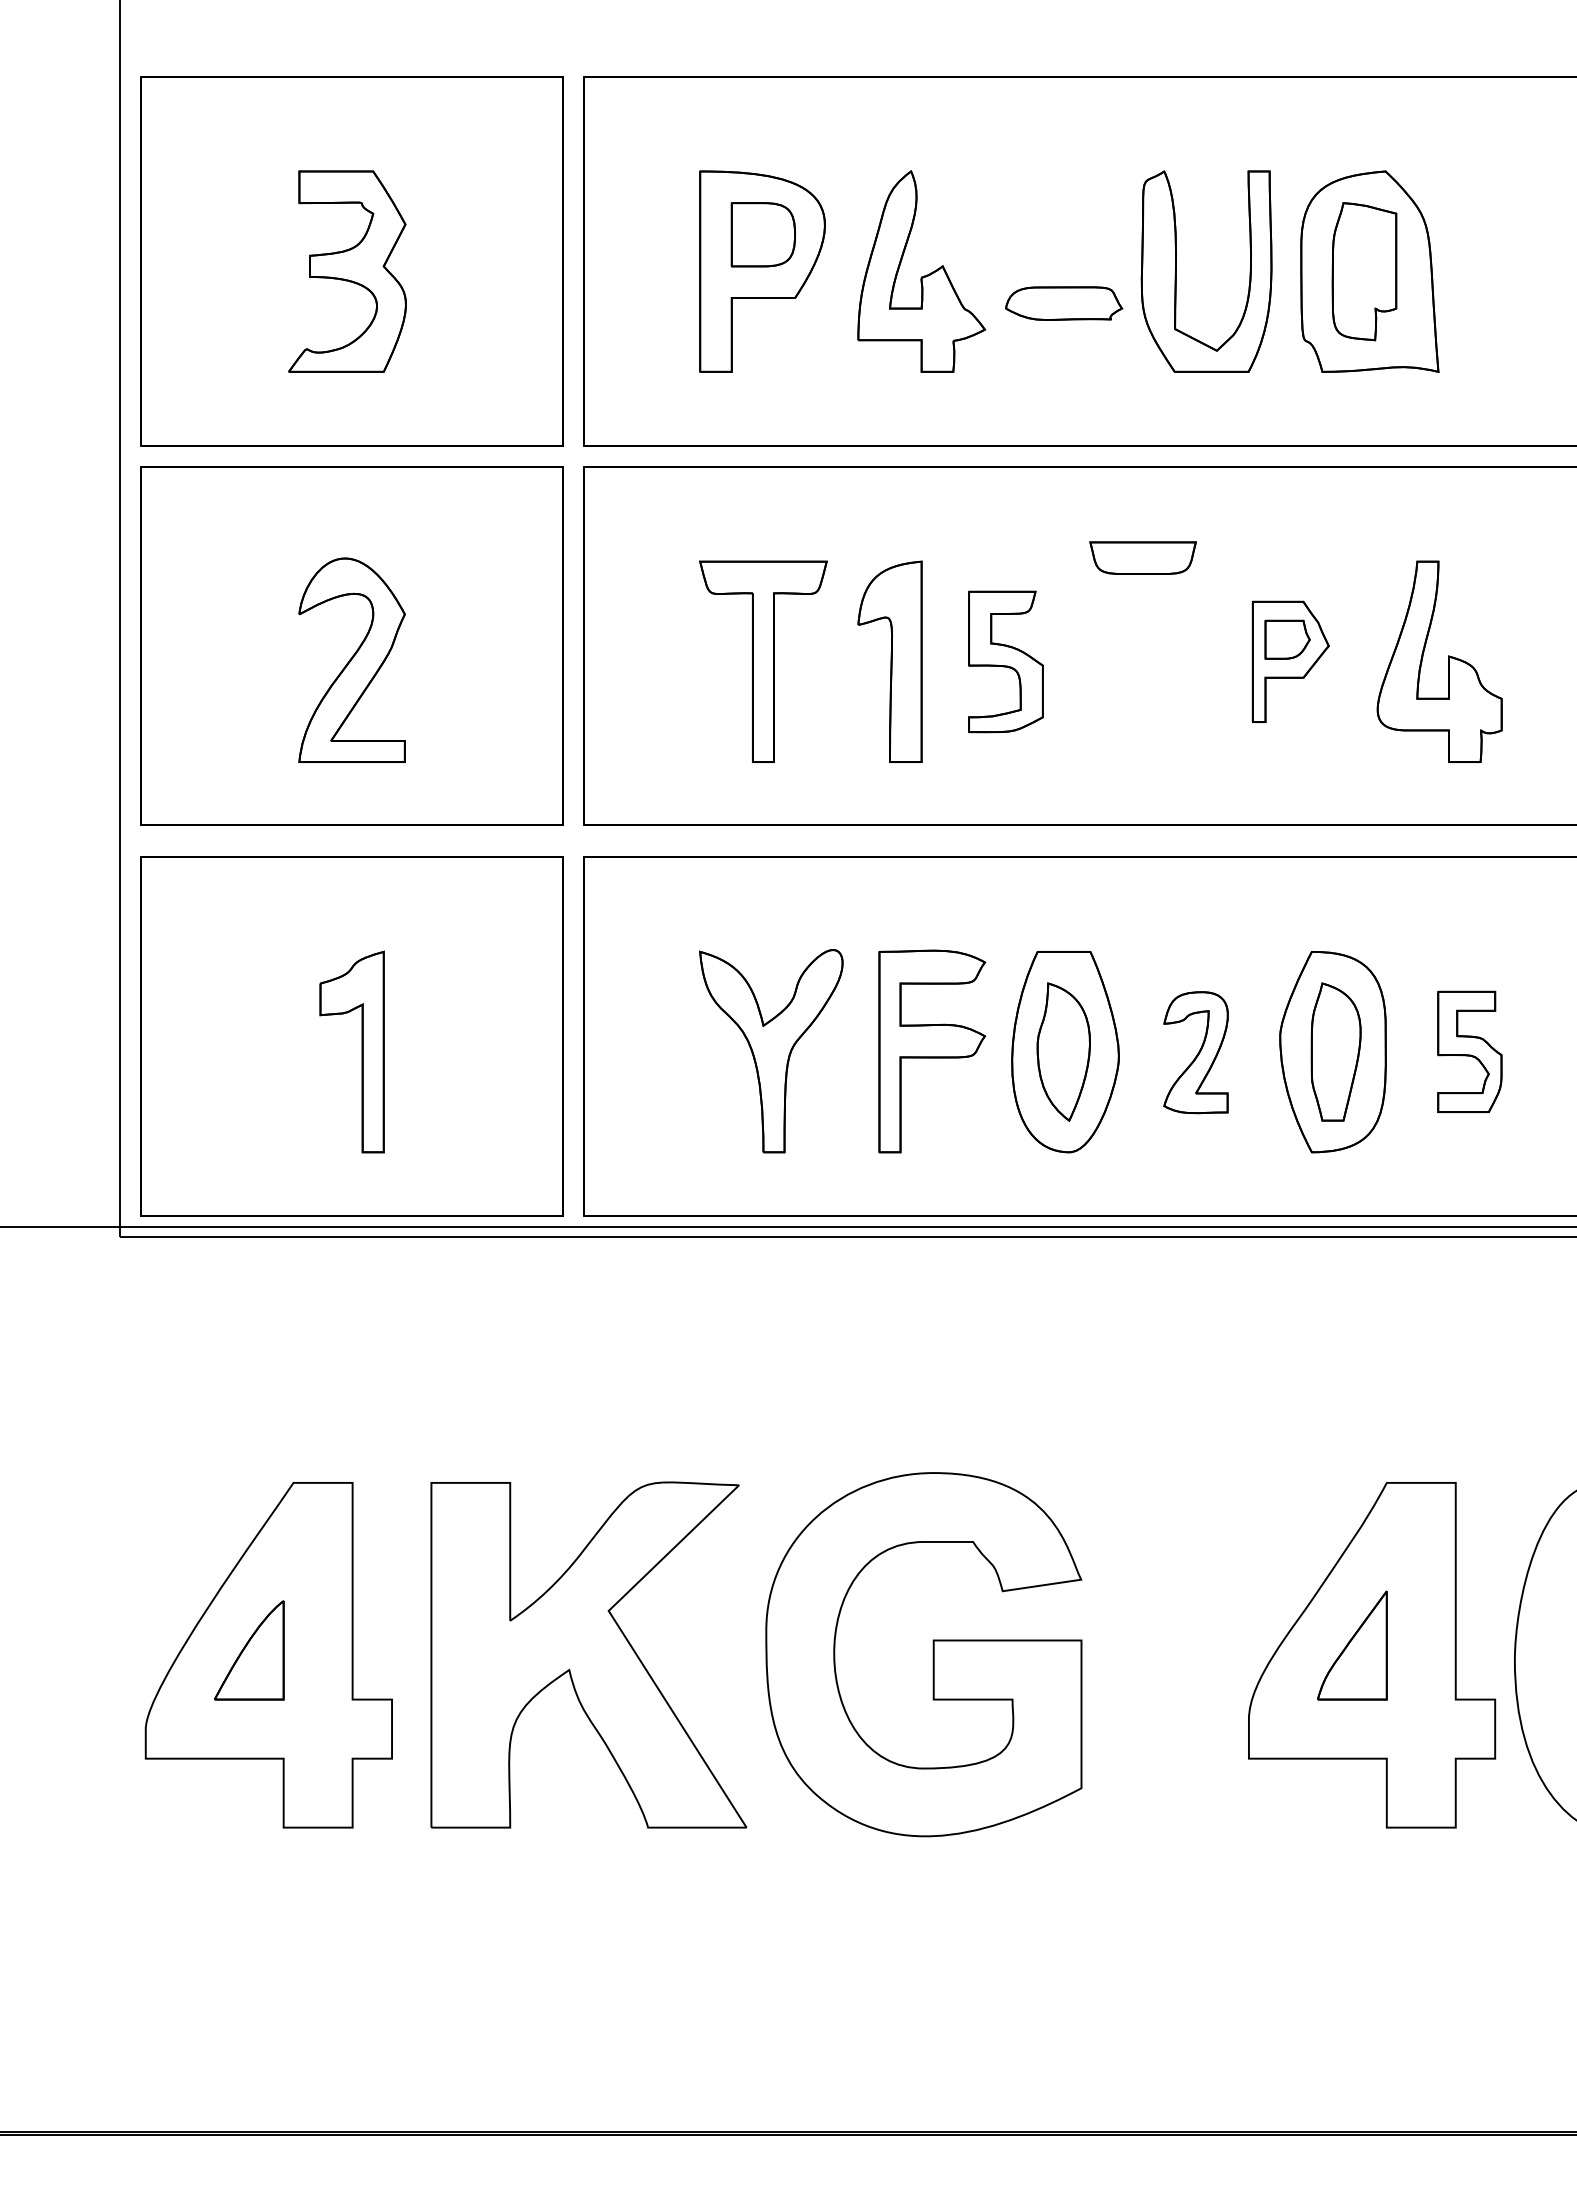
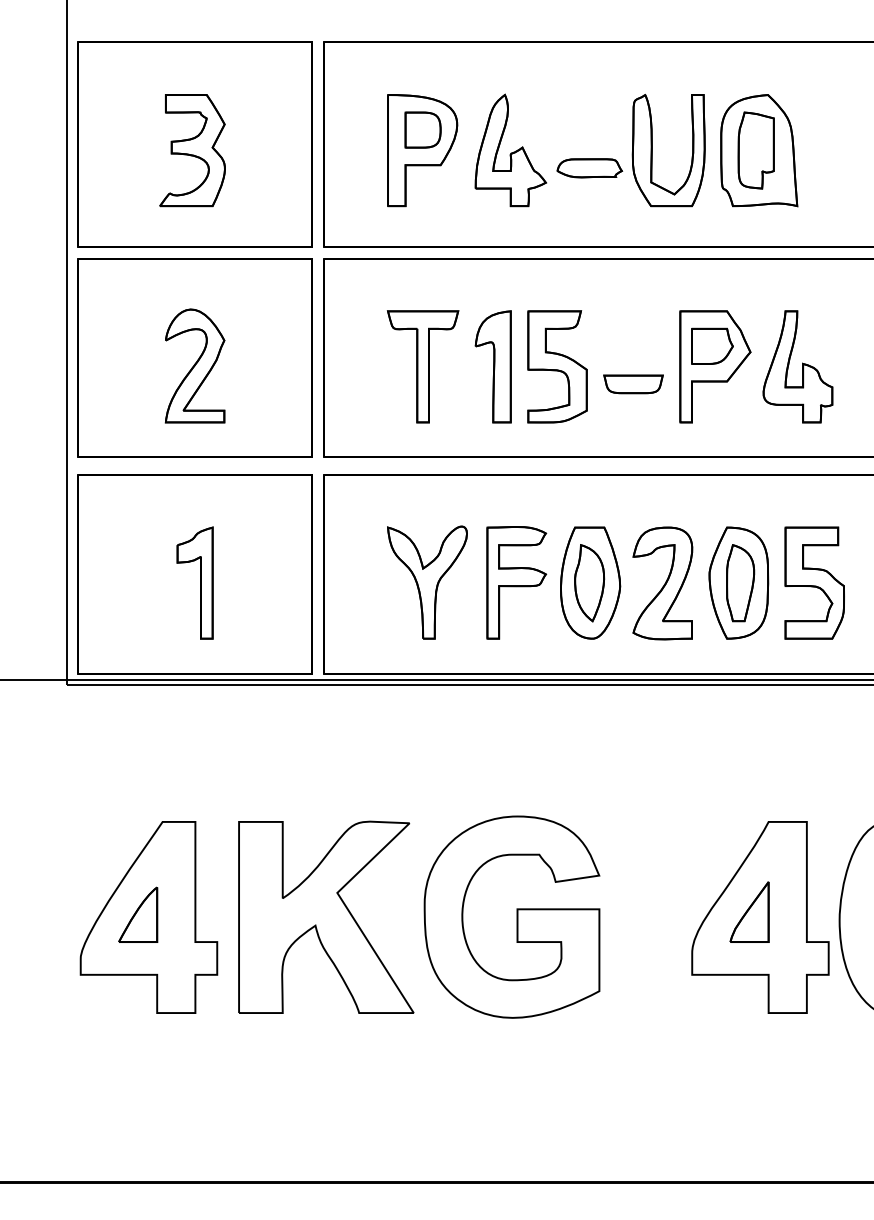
part: (1143, 558) -> (633, 384), moved
part: (1005, 661) -> (557, 366), size x1.43
part: (1290, 661) -> (715, 366), size x1.67
part: (1469, 1050) -> (814, 582), size x1.67
part: (1195, 1052) -> (662, 583), size x1.67

